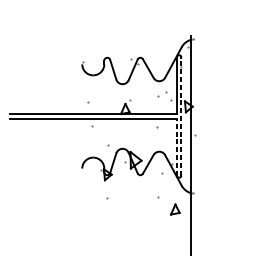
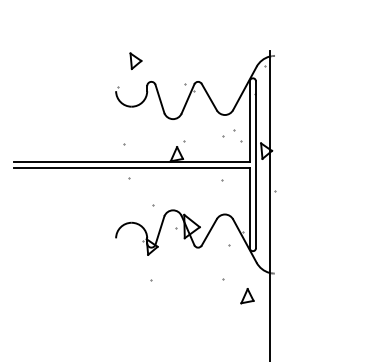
part: (96, 42) -> (135, 60), added
line: (181, 116) -> (256, 164), dashed -> solid
line: (176, 146) -> (249, 207), dashed -> solid

